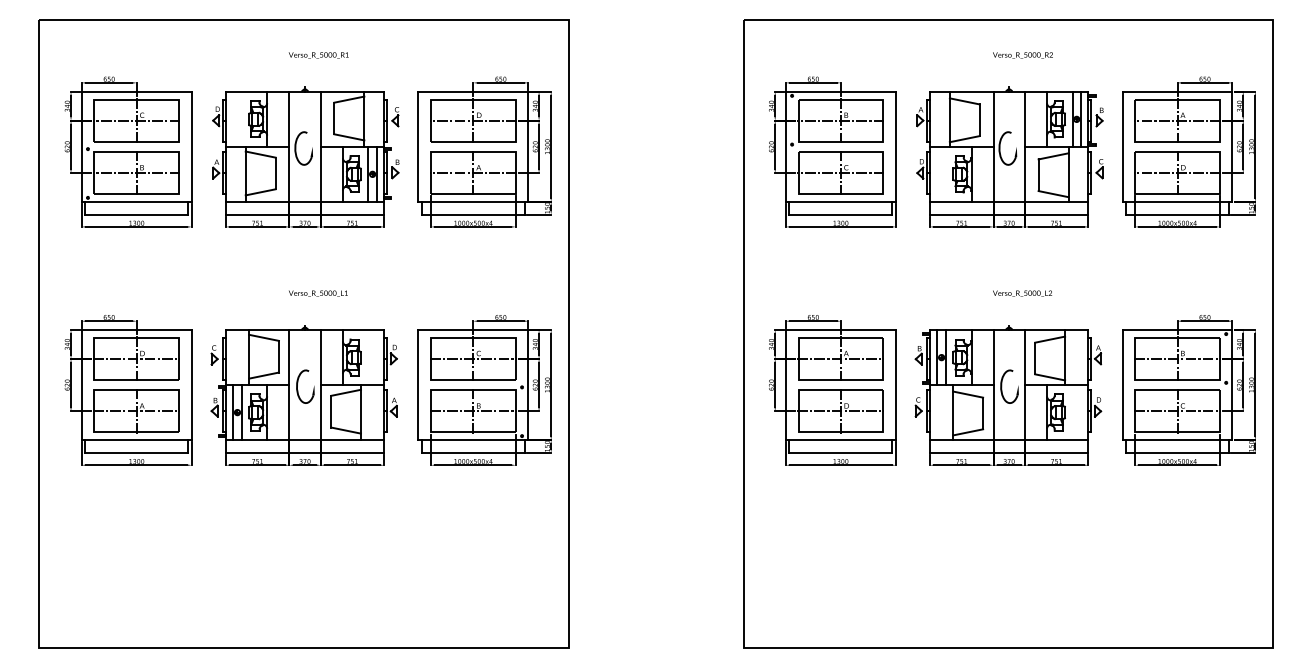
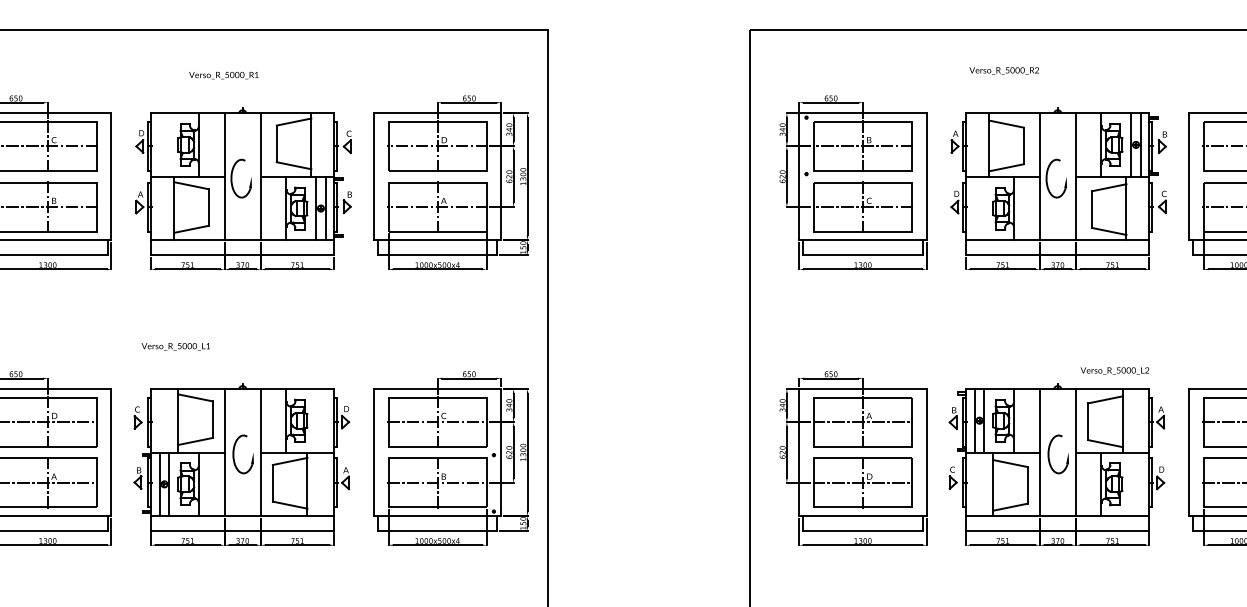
text: (318, 55) -> (223, 75), moved
text: (1022, 55) -> (1003, 70), moved
text: (318, 293) -> (176, 346), moved
text: (1022, 293) -> (1114, 370), moved

